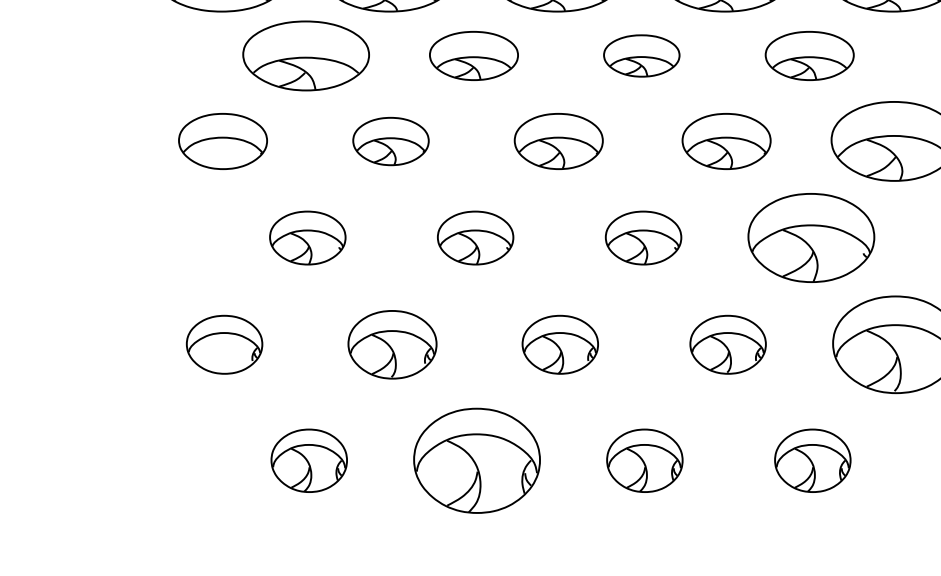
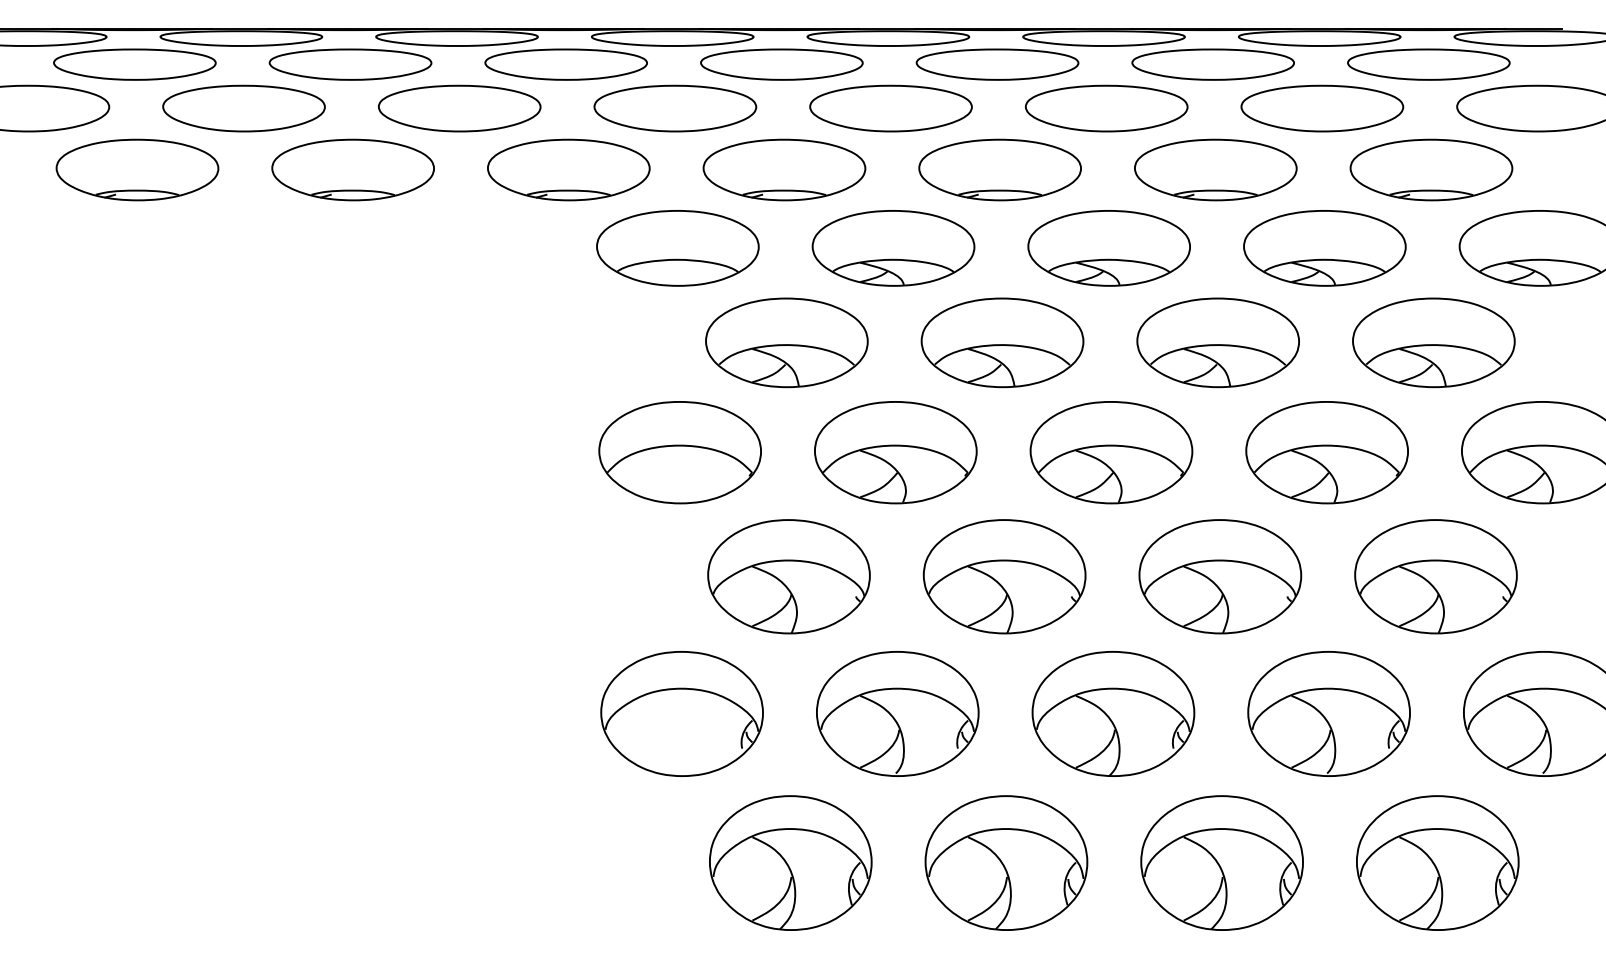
part: (473, 55) -> (1002, 342), size x1.43
part: (641, 55) -> (1217, 342), size x1.67
part: (809, 55) -> (1433, 342), size x1.43
part: (222, 141) -> (679, 452), size x1.43
part: (390, 141) -> (895, 452), size x1.67
part: (558, 141) -> (1111, 452), size x1.43
part: (726, 141) -> (1326, 452), size x1.43
part: (307, 237) -> (788, 576), size x1.67
part: (475, 237) -> (1004, 576), size x1.67
part: (643, 237) -> (1220, 576), size x1.67
part: (224, 344) -> (681, 713), size x1.67
part: (392, 344) -> (897, 713), size x1.43
part: (560, 344) -> (1113, 713), size x1.67
part: (727, 344) -> (1328, 713), size x1.67
part: (308, 460) -> (790, 862), size x1.67
part: (644, 460) -> (1221, 862), size x1.67
part: (812, 460) -> (1437, 862), size x1.67

